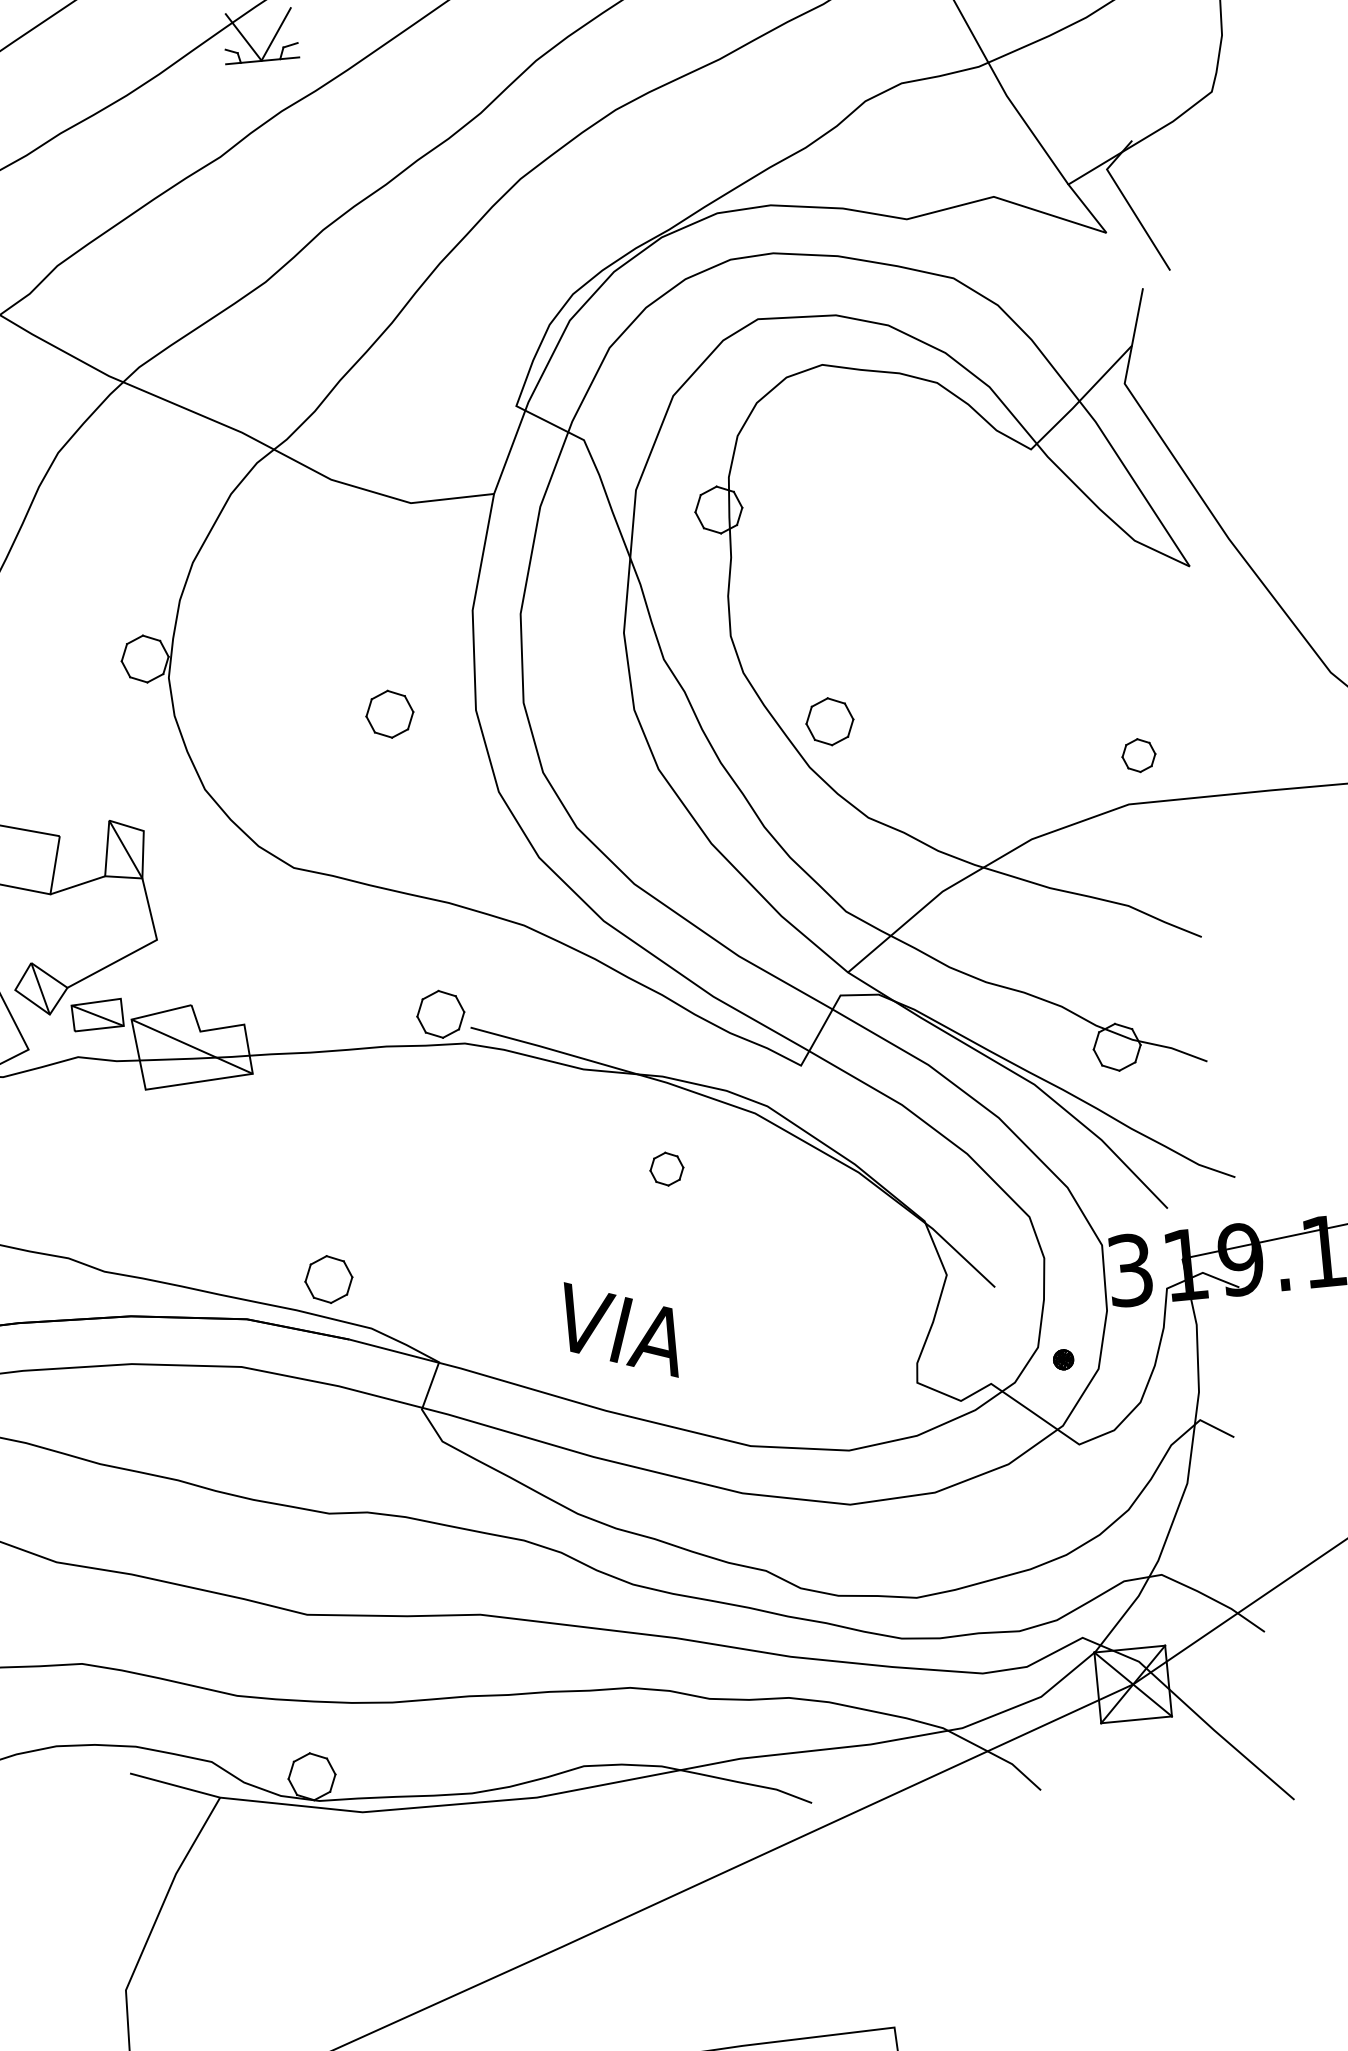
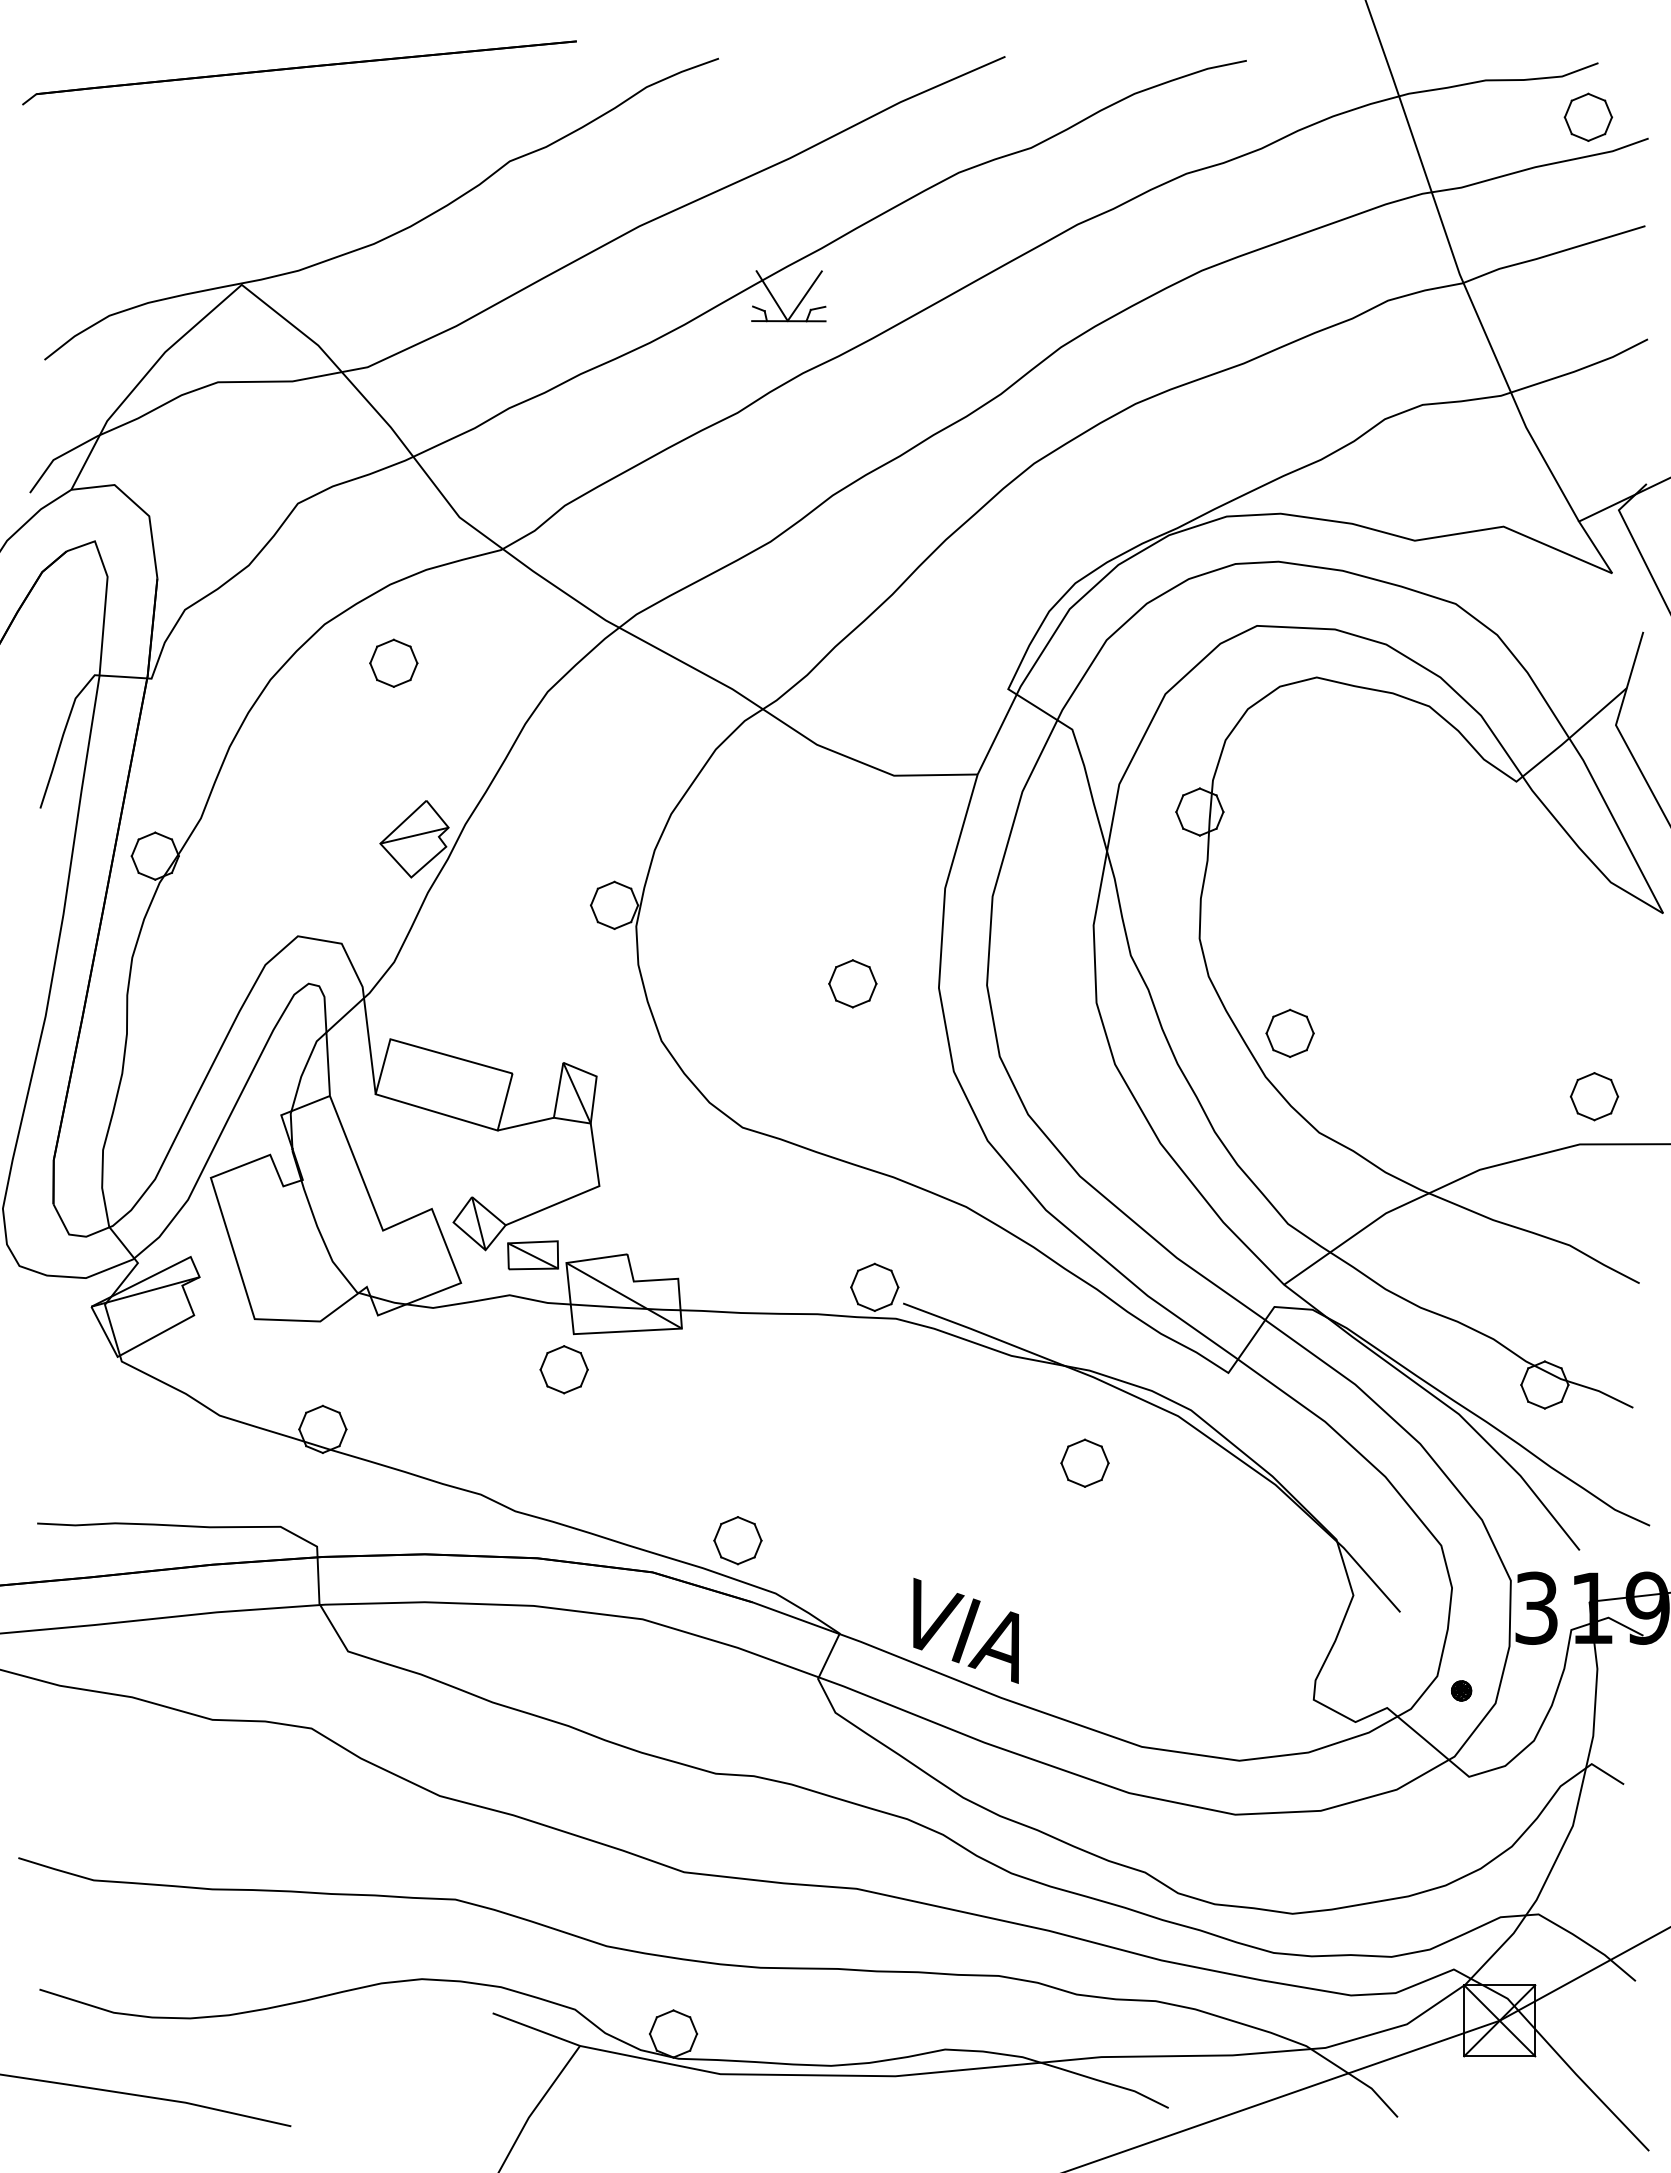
part: (1138, 755) -> (1594, 1096), size x1.43
part: (138, 1125) -> (563, 1369), added
part: (666, 1168) -> (1084, 1462), size x1.43
text: (620, 1329) -> (965, 1630), moved

